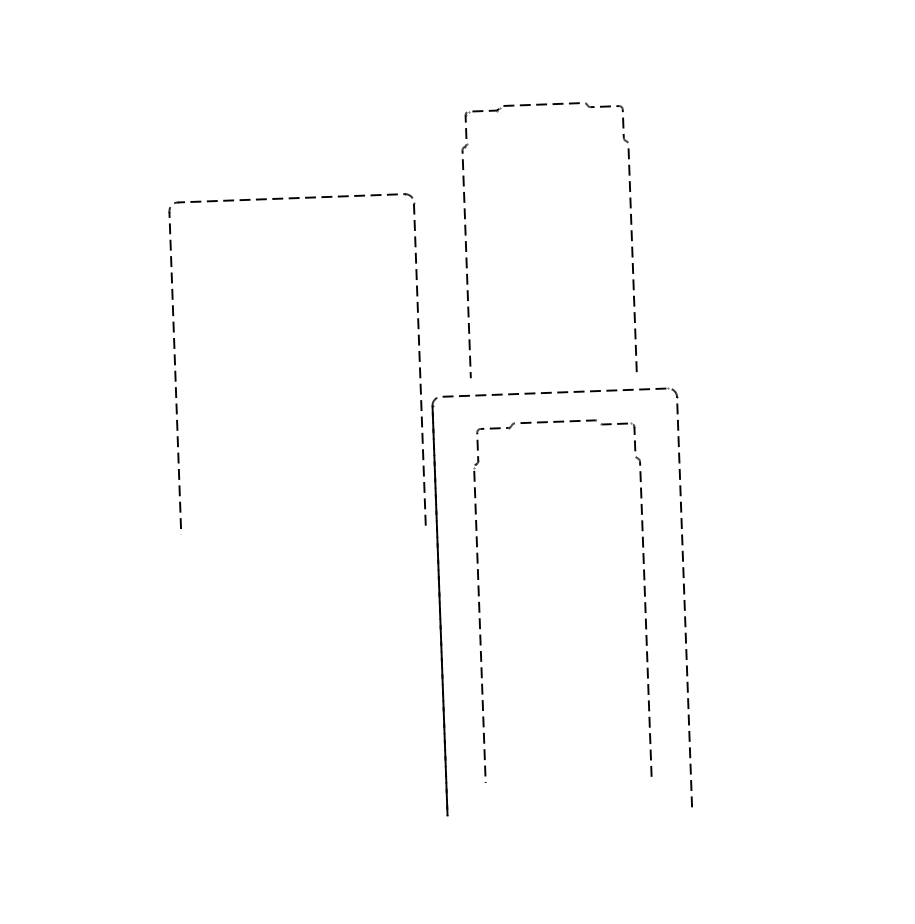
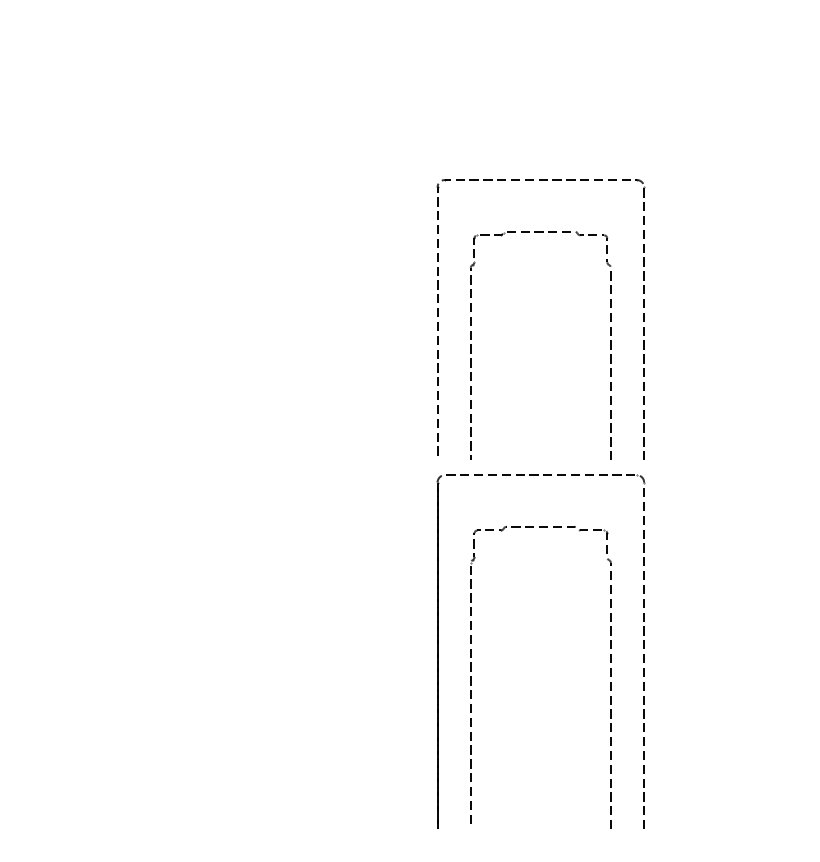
curve: (176, 364) -> (438, 316), moved
curve: (479, 603) -> (471, 677), moved

